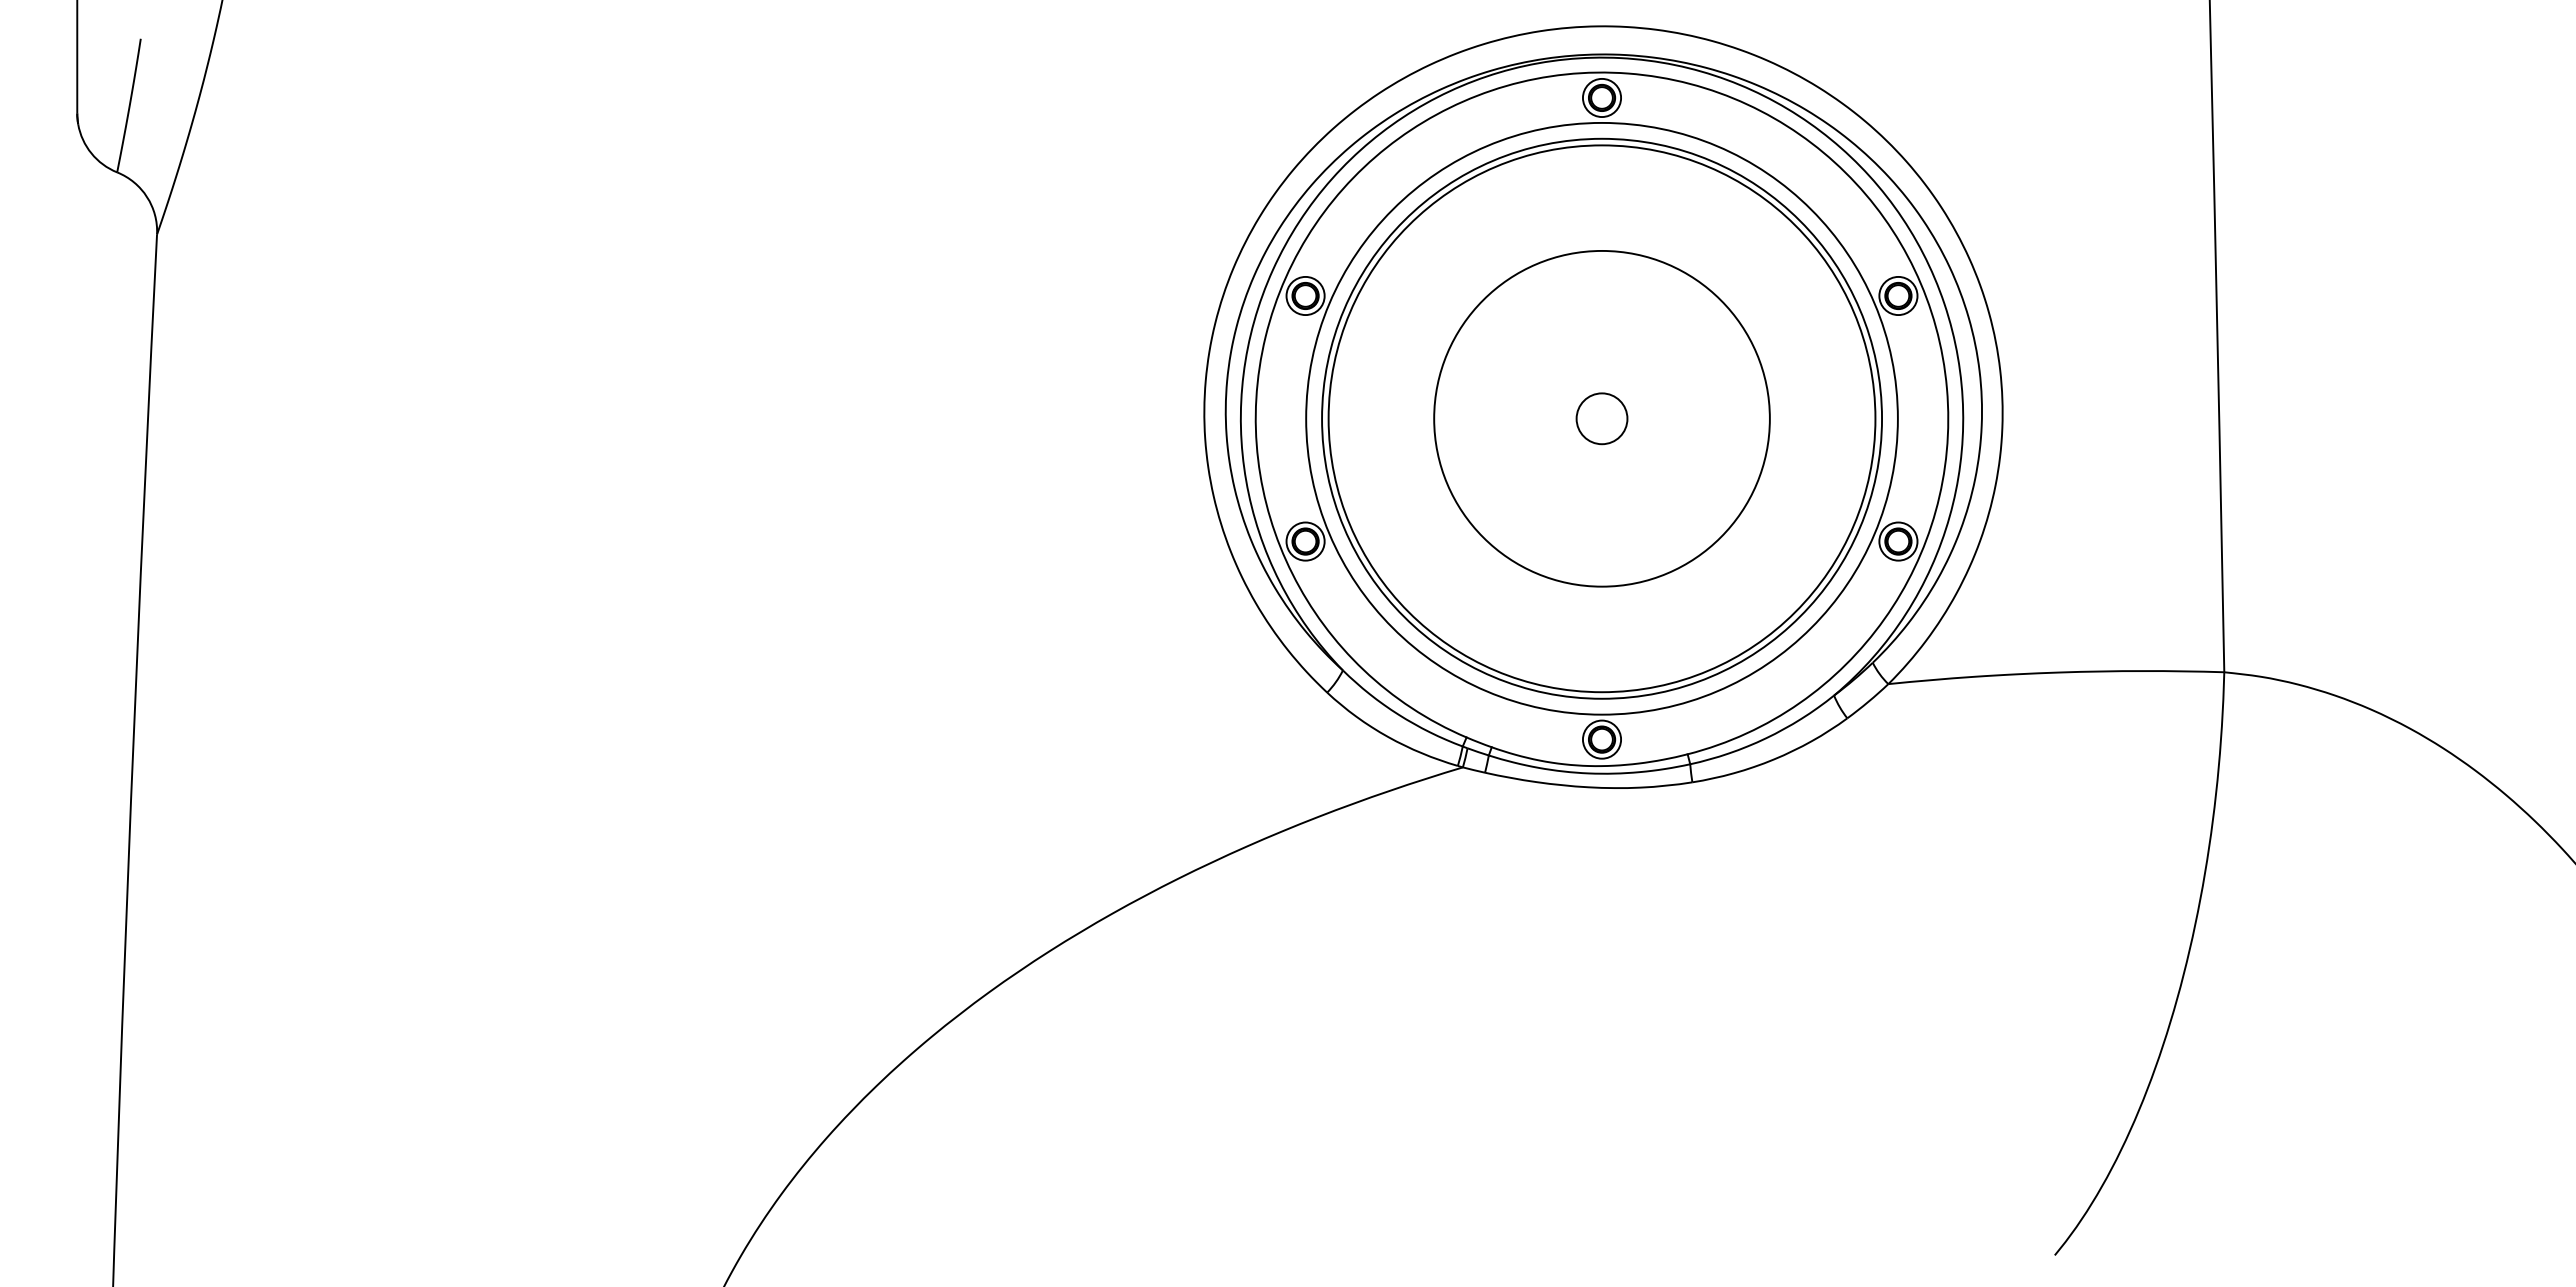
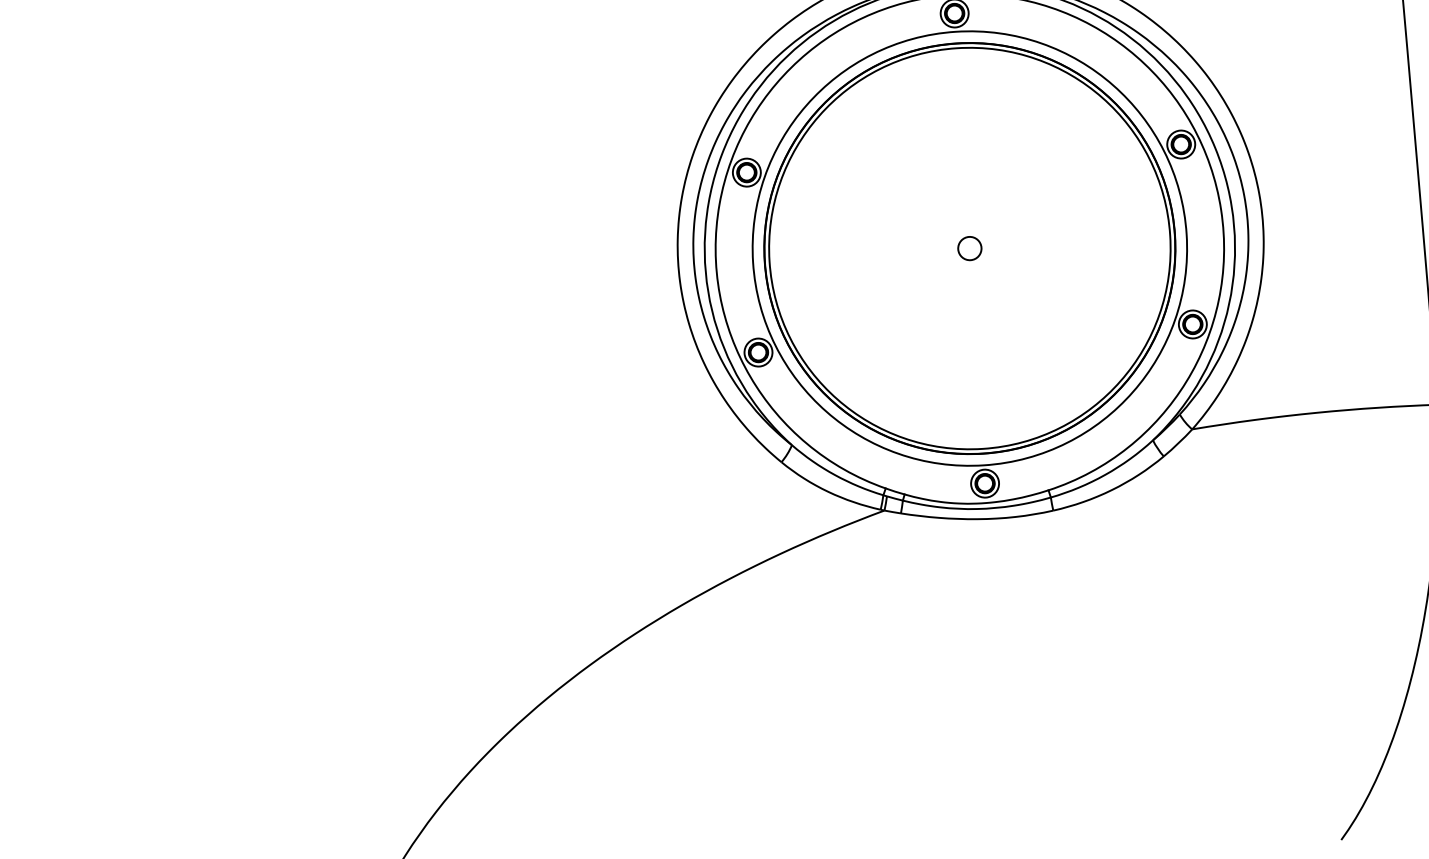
circle: (1601, 418) -> (969, 248), size x0.62
circle: (1601, 418) -> (969, 248), size x1.67

